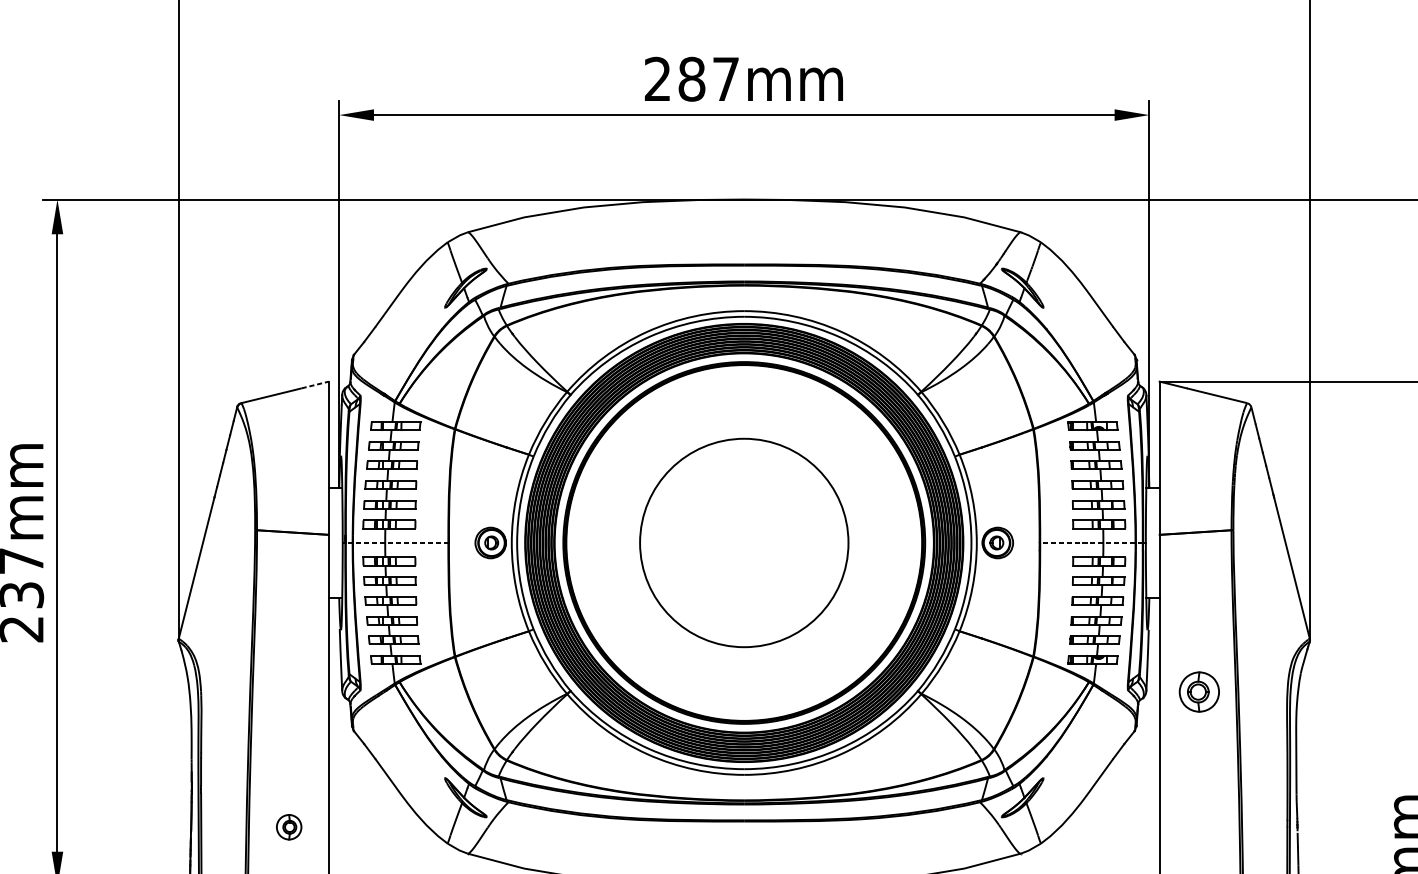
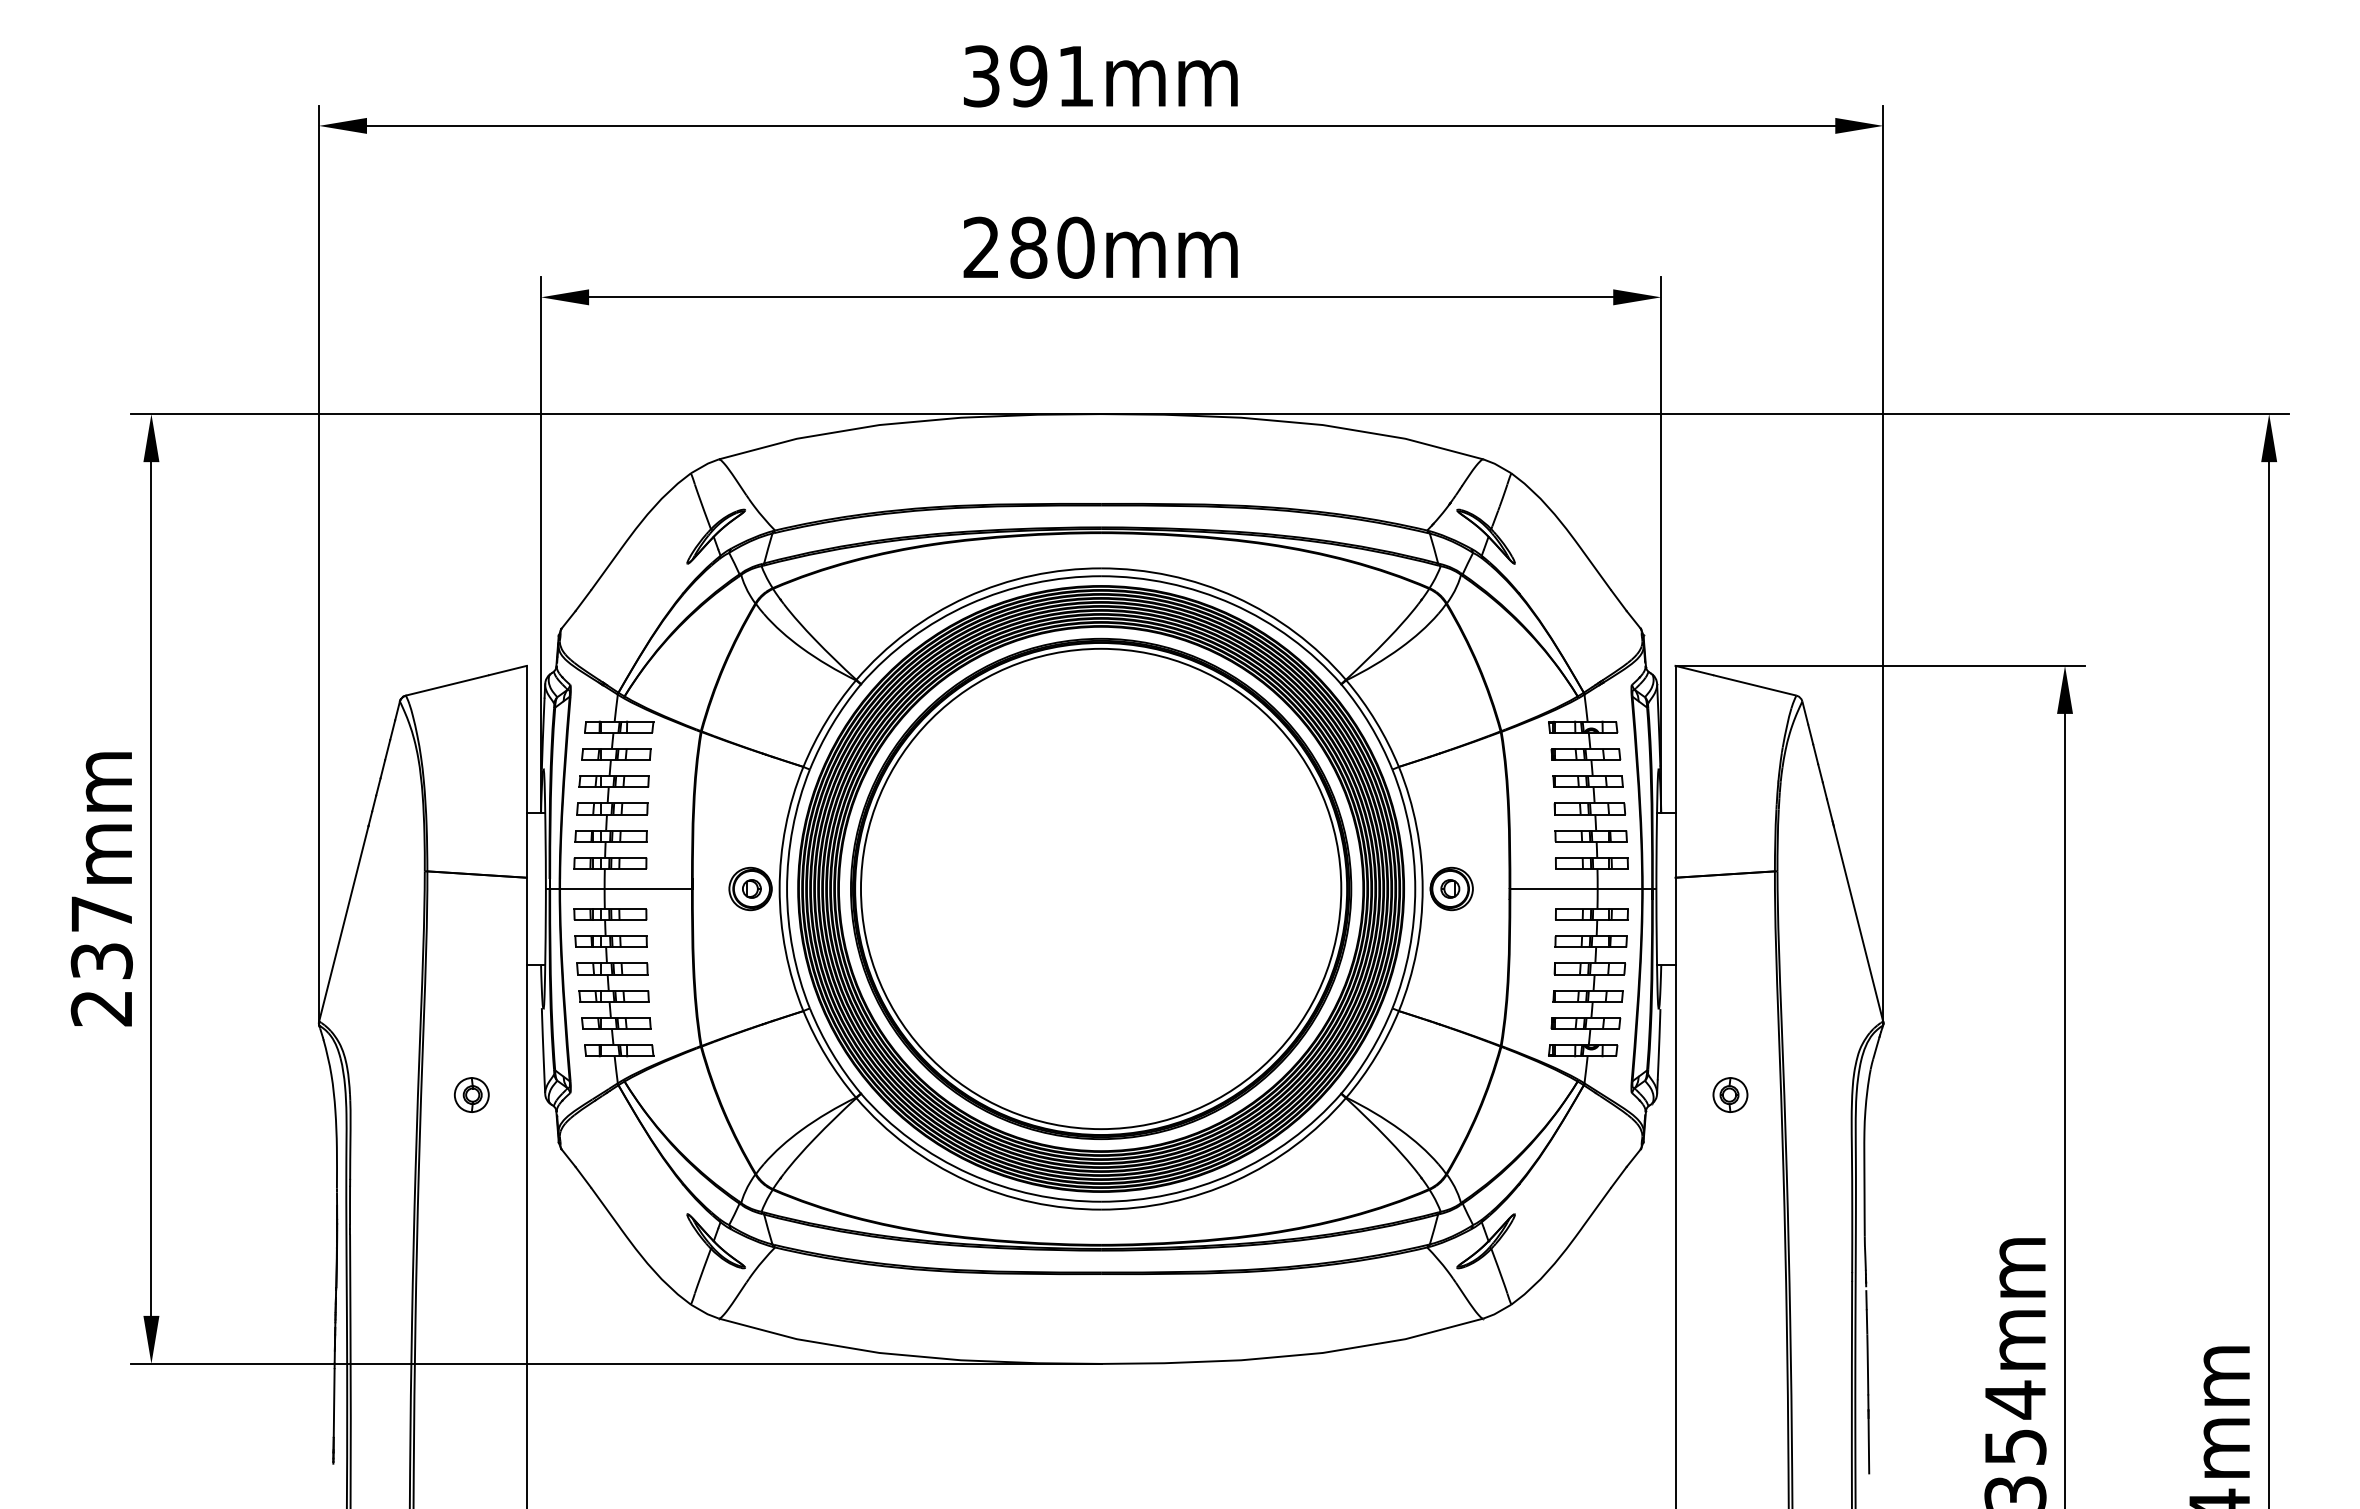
text: (725, 79) -> (1075, 247), 287mm -> 280mm
line: (315, 384) -> (508, 670), dashed -> solid
line: (397, 542) -> (621, 888), dashed -> solid
circle: (743, 542) -> (1100, 888), size x1.67
line: (1091, 542) -> (1581, 888), dashed -> solid
part: (1199, 691) -> (1730, 1094), size x0.62
part: (288, 826) -> (471, 1094), moved

